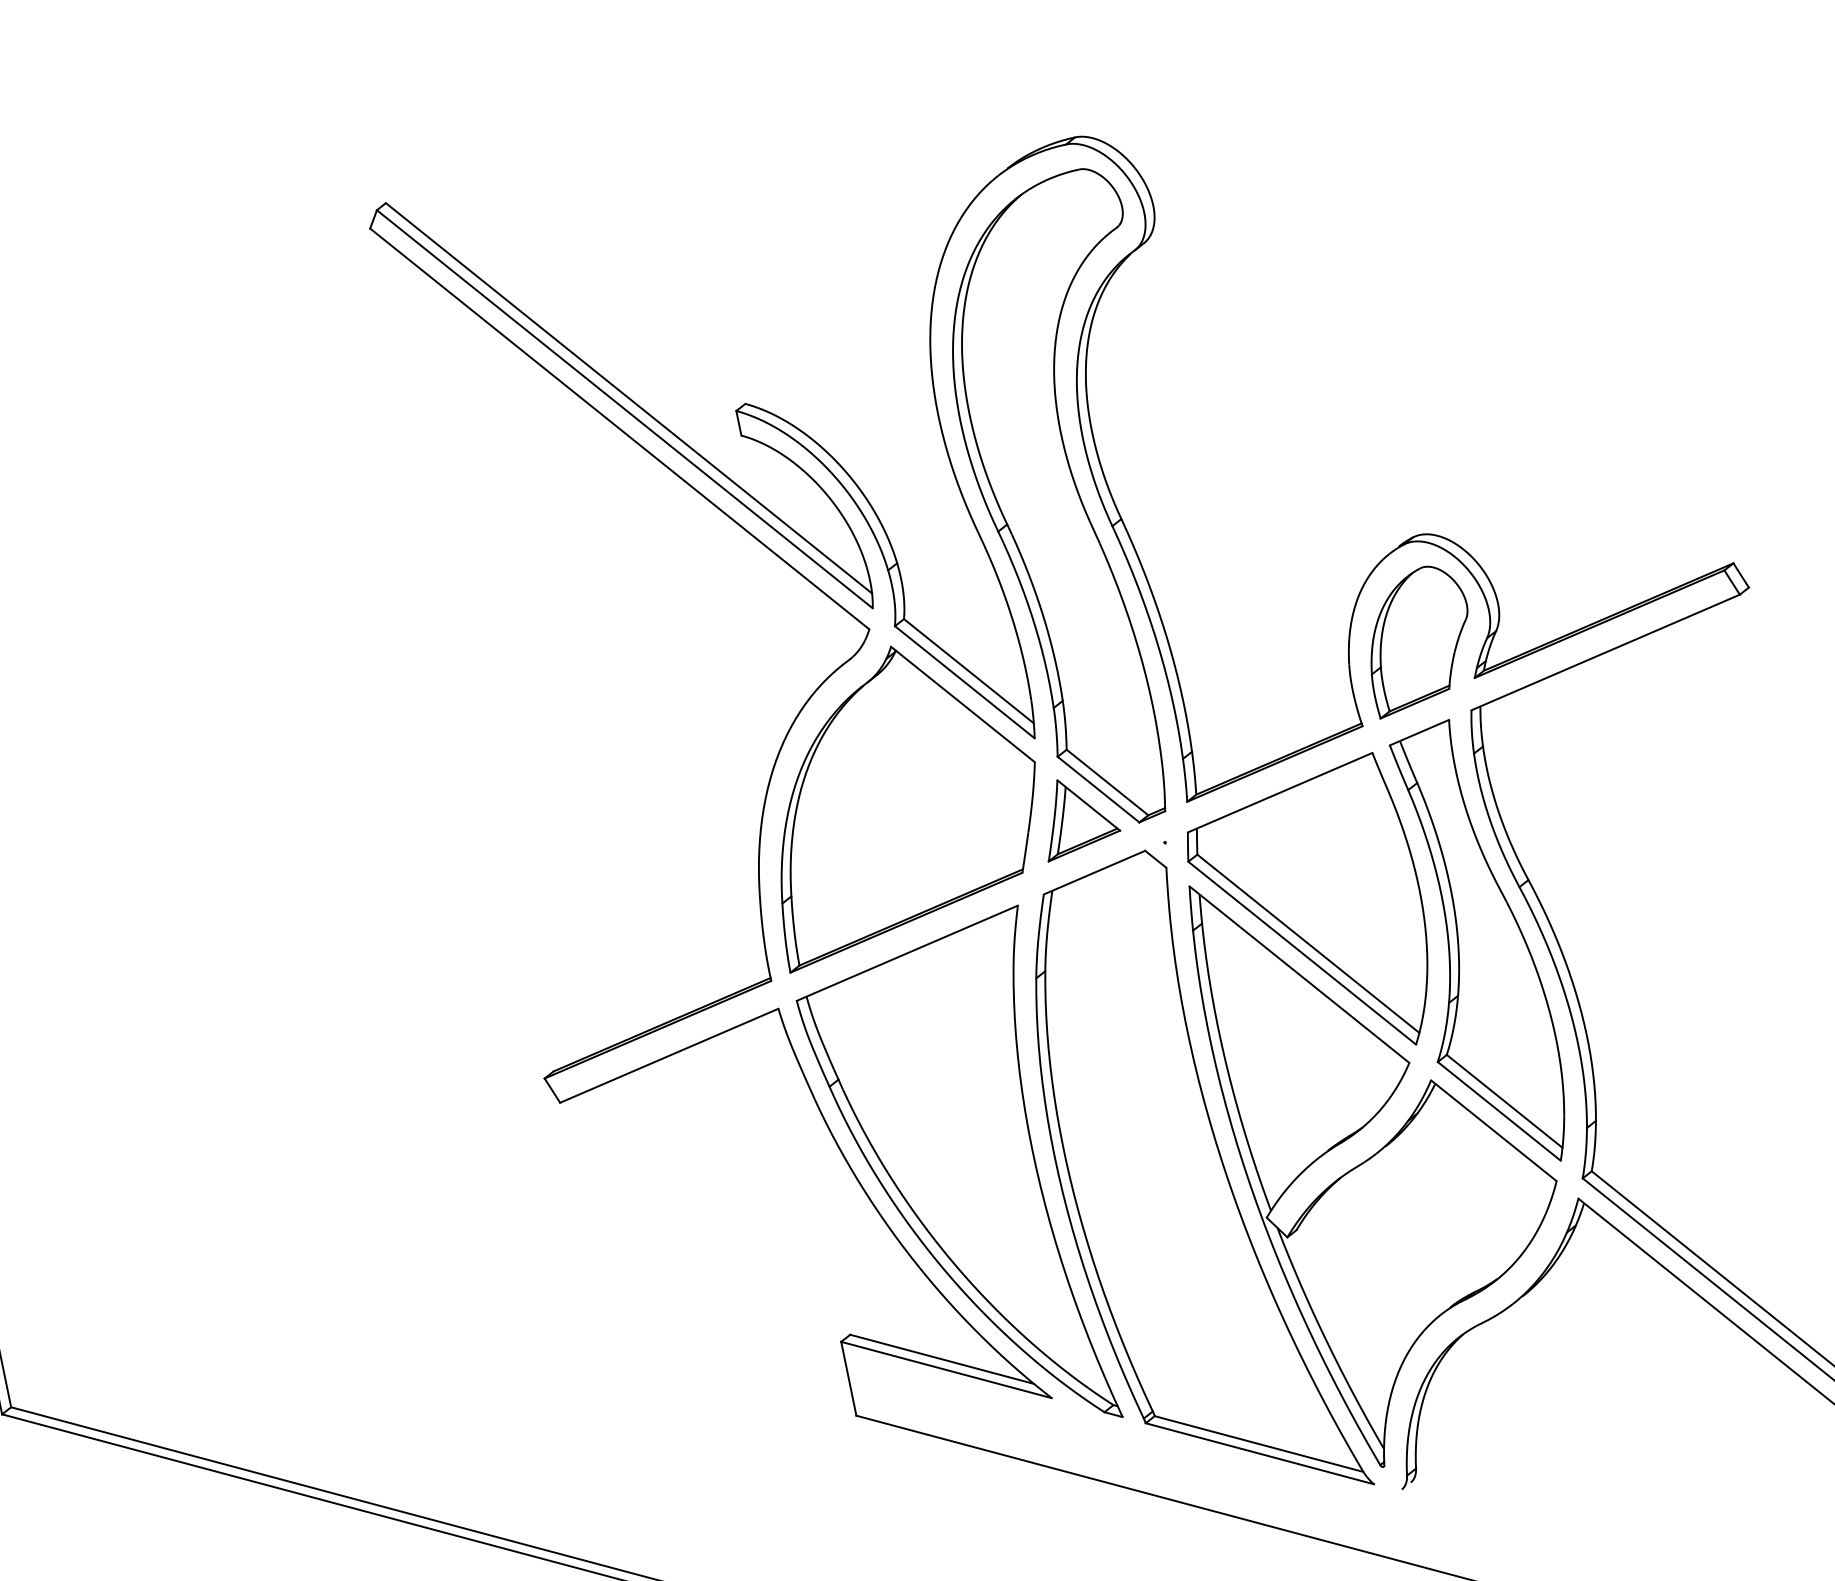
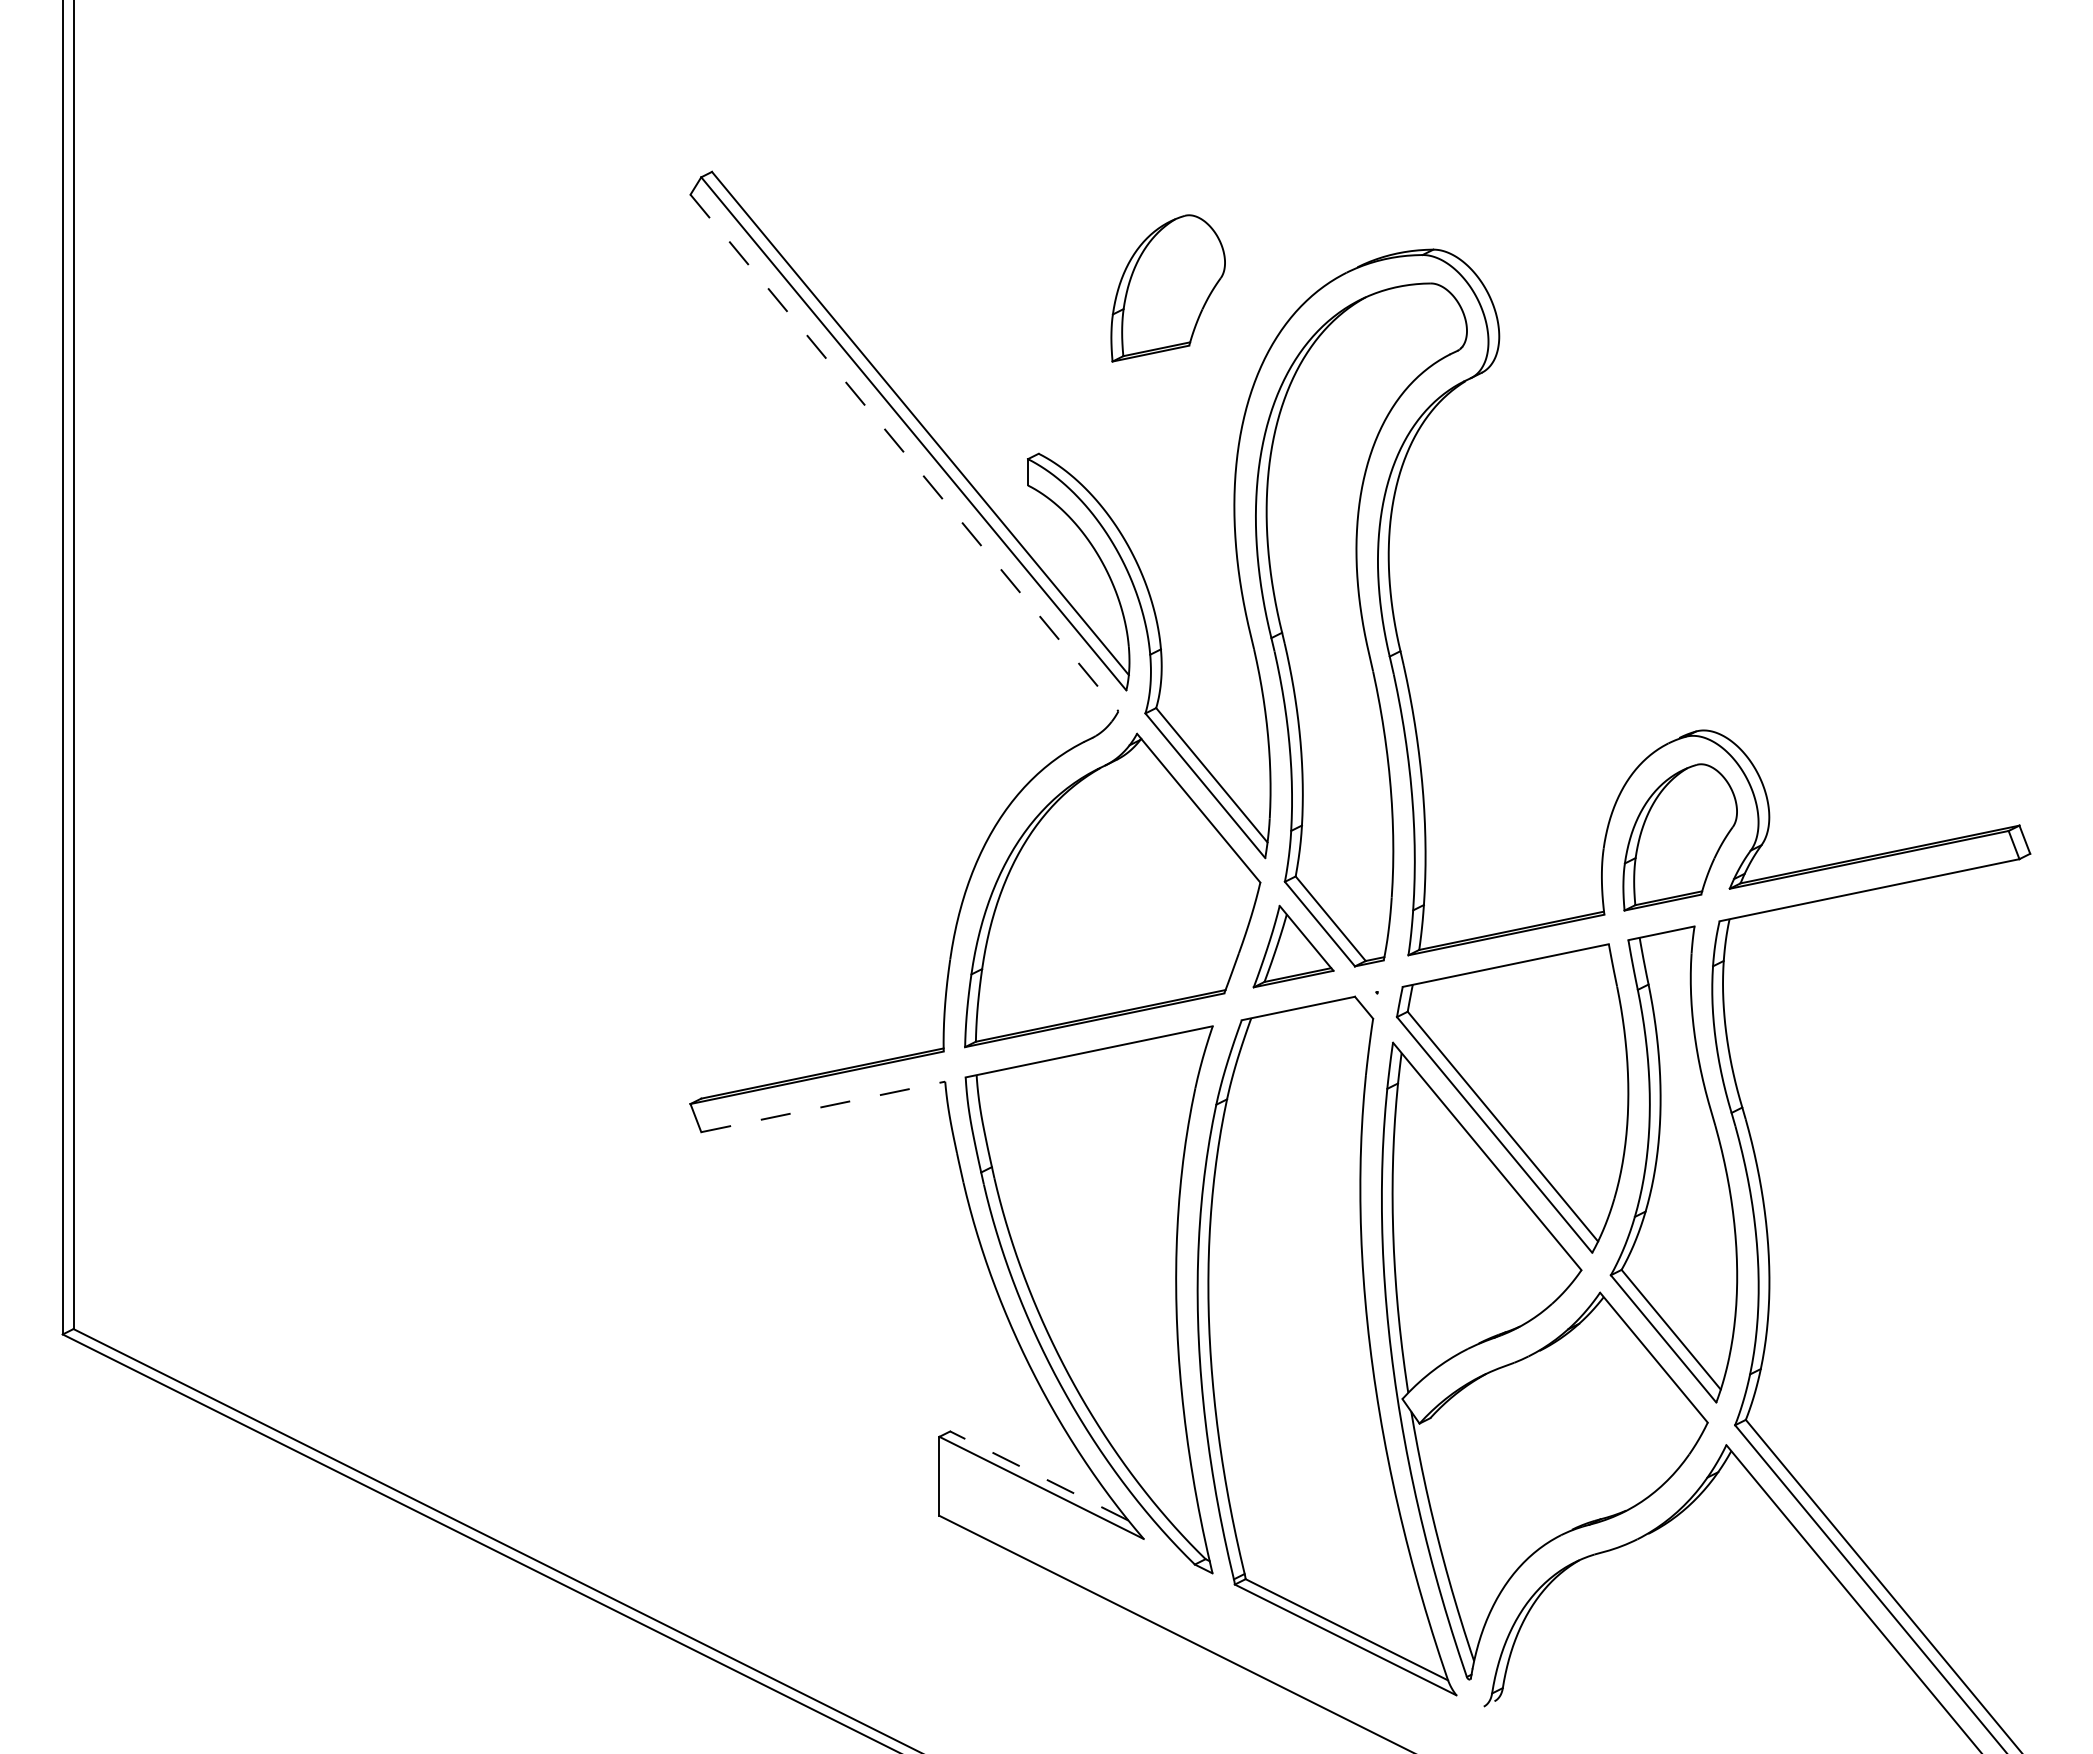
part: (834, 224) -> (1167, 288), added
line: (619, 429) -> (904, 453), solid -> dashed
line: (669, 1055) -> (823, 1106), solid -> dashed
line: (942, 1359) -> (1039, 1476), solid -> dashed

